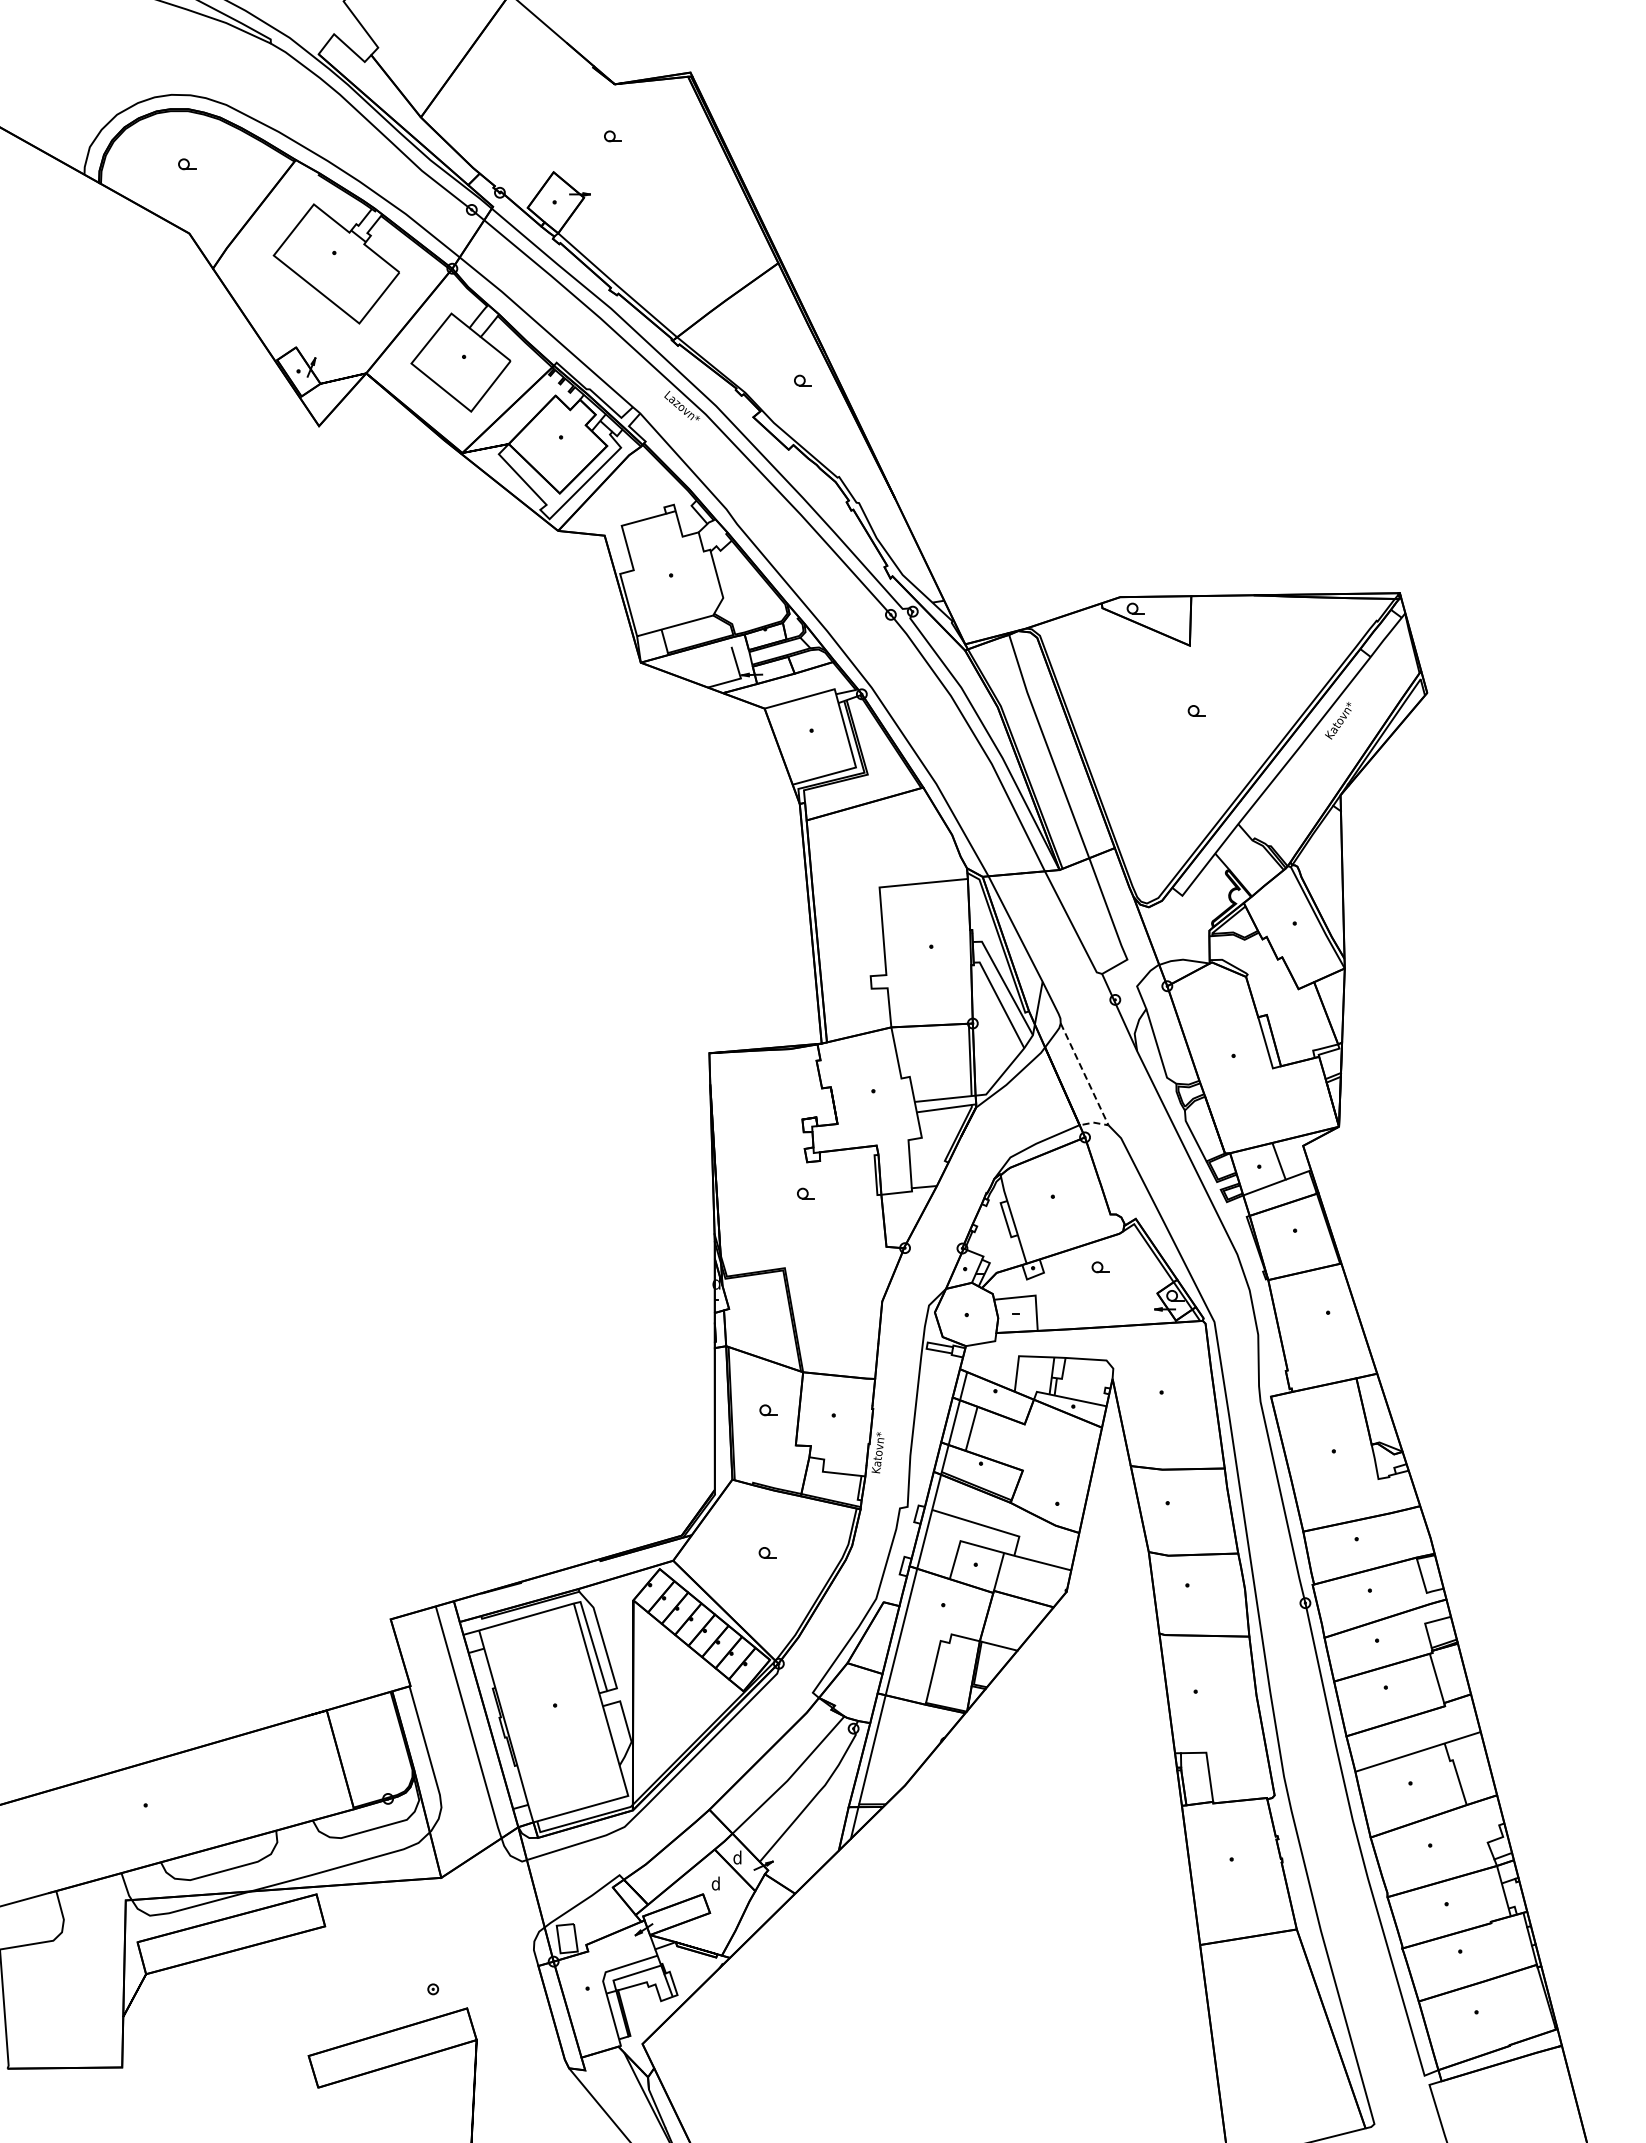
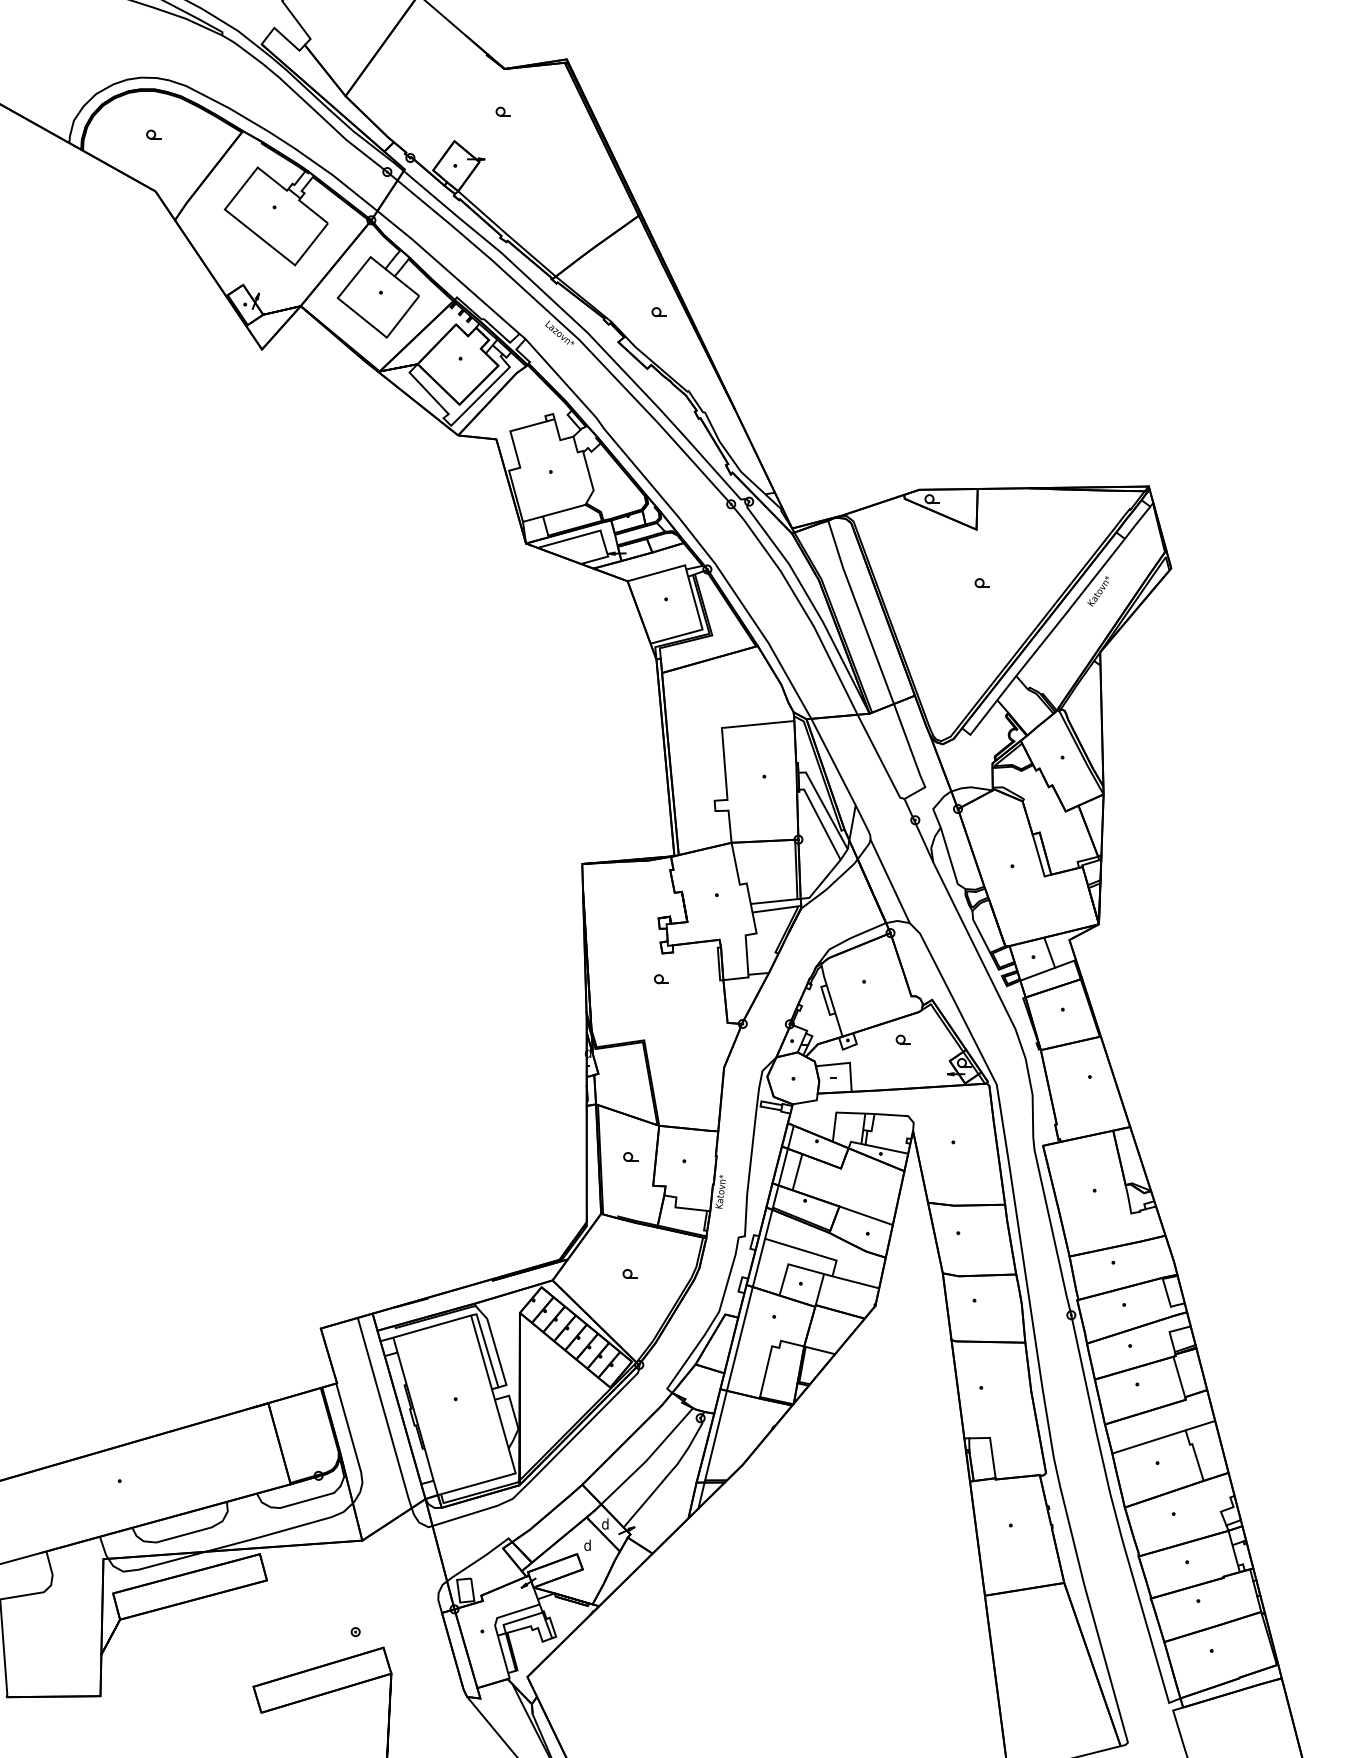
line: (693, 656) -> (569, 538), added
line: (1091, 1089) -> (895, 893), dashed -> solid
line: (1054, 1481) -> (865, 1215), added

